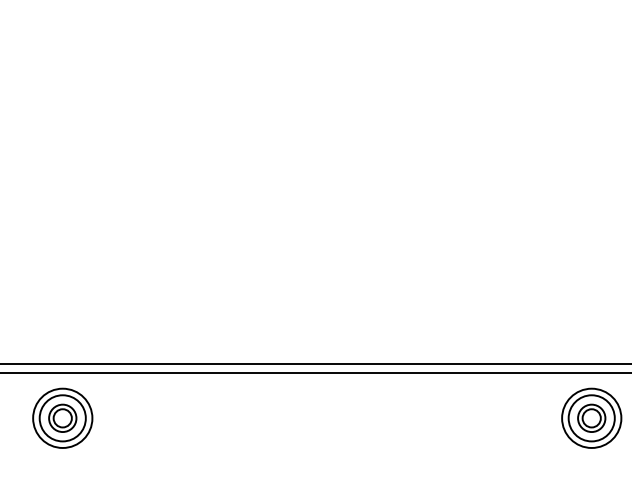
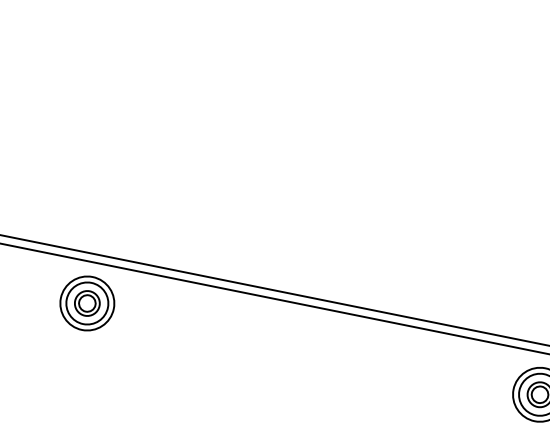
part: (62, 417) -> (87, 302), moved

